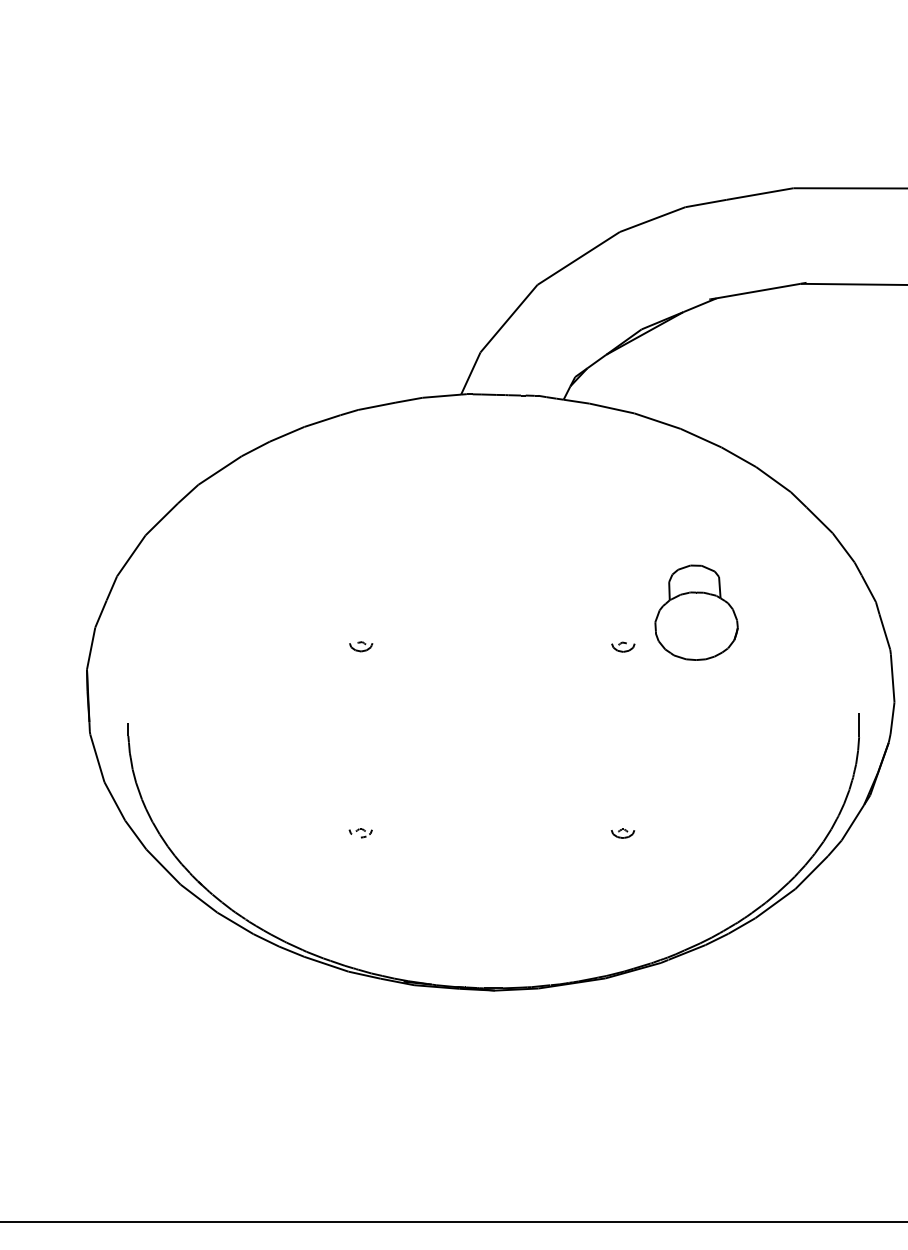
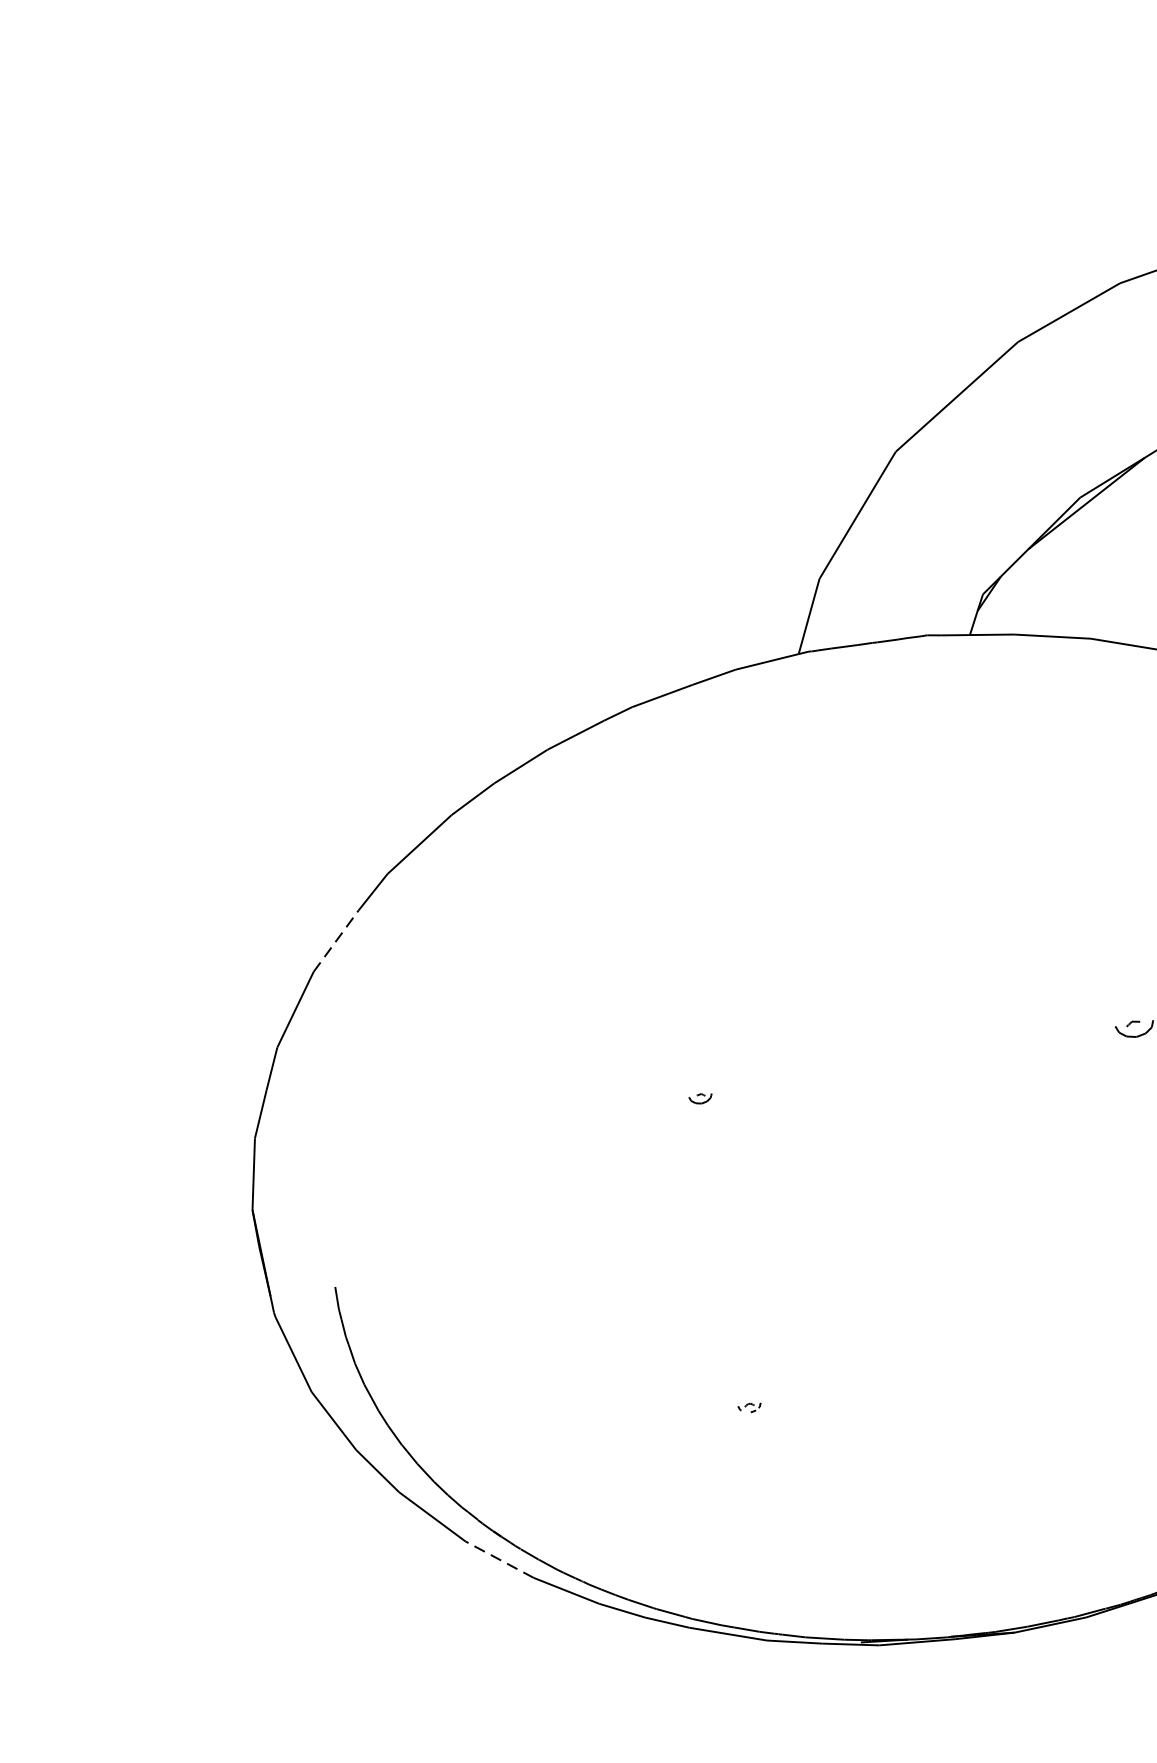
line: (161, 519) -> (335, 941), solid -> dashed
part: (361, 646) -> (701, 1098), size x0.6
part: (360, 833) -> (749, 1408), size x0.6
line: (198, 898) -> (498, 1559), solid -> dashed

